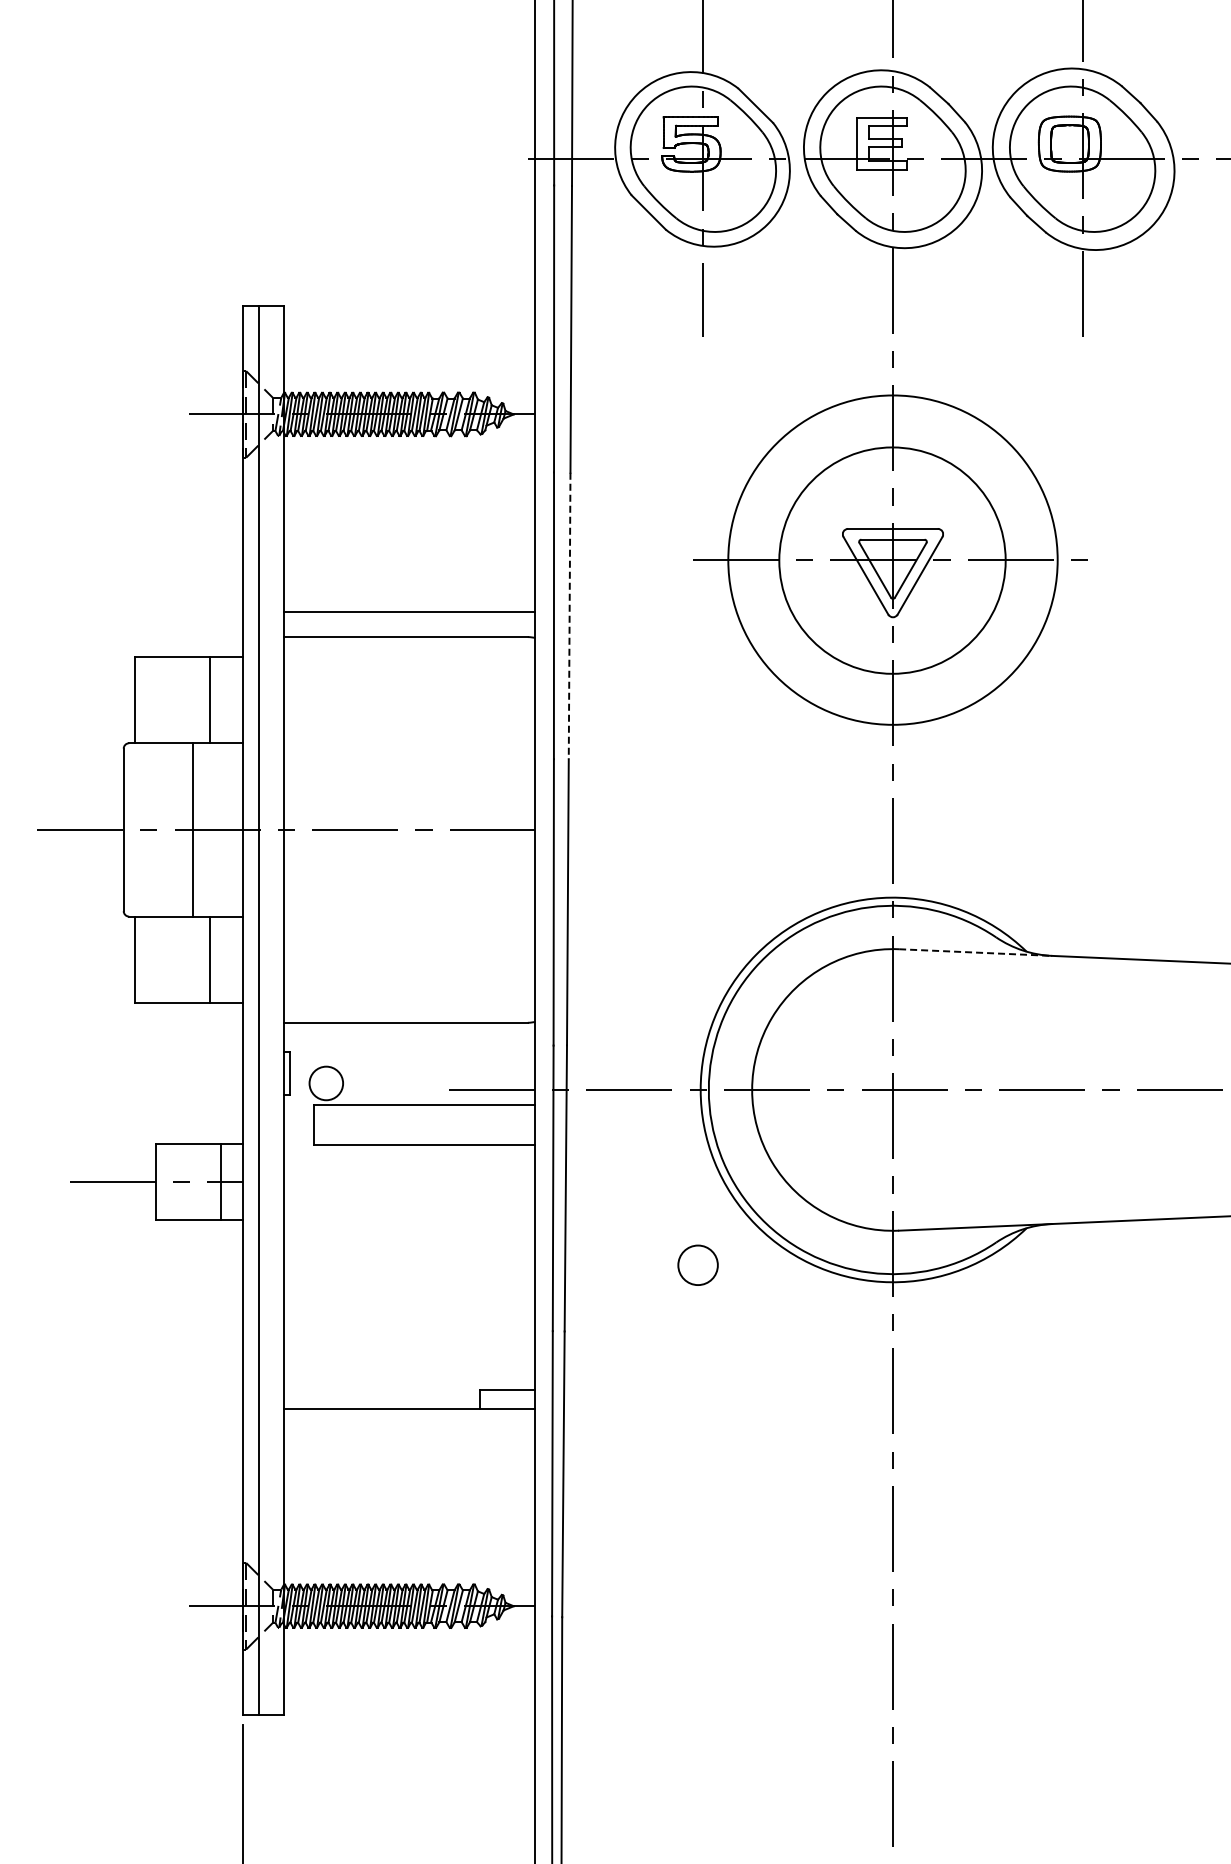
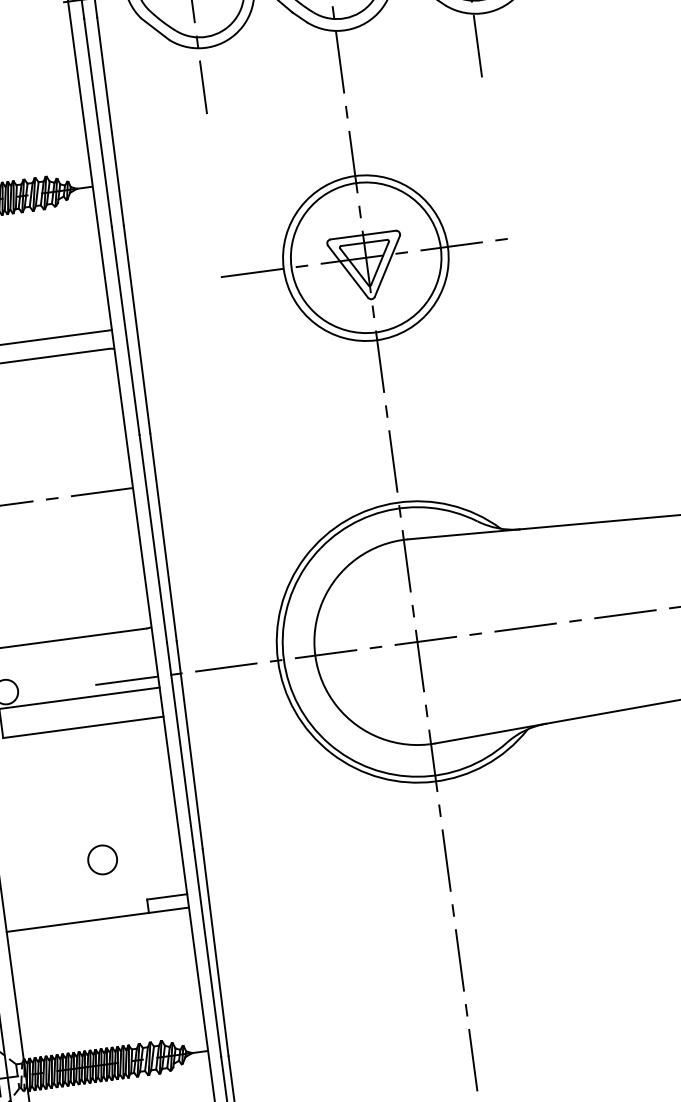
circle: (892, 560) -> (365, 258), size x0.62
line: (569, 616) -> (137, 329), dashed -> solid
line: (975, 952) -> (463, 534), dashed -> solid
circle: (697, 1264) -> (102, 859), moved

